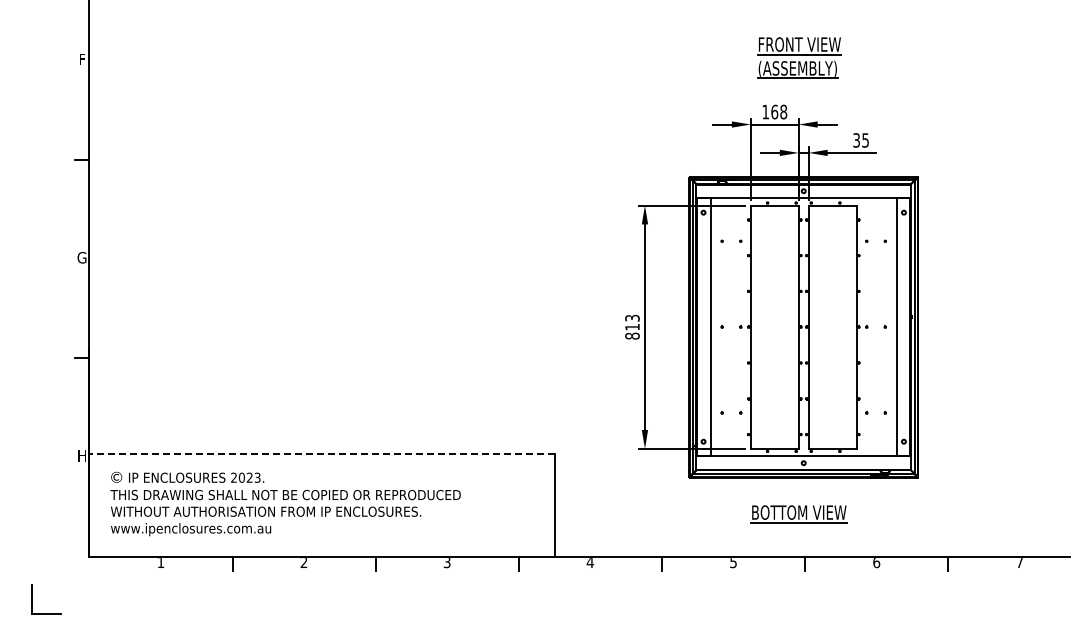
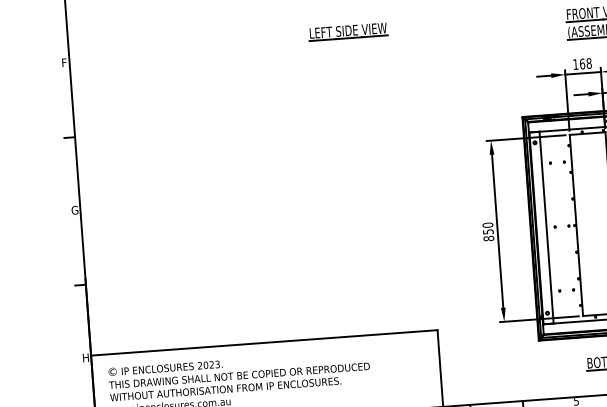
part: (464, 46) -> (348, 32), added
text: (632, 322) -> (488, 228), 813 -> 850
line: (322, 453) -> (264, 342), dashed -> solid

